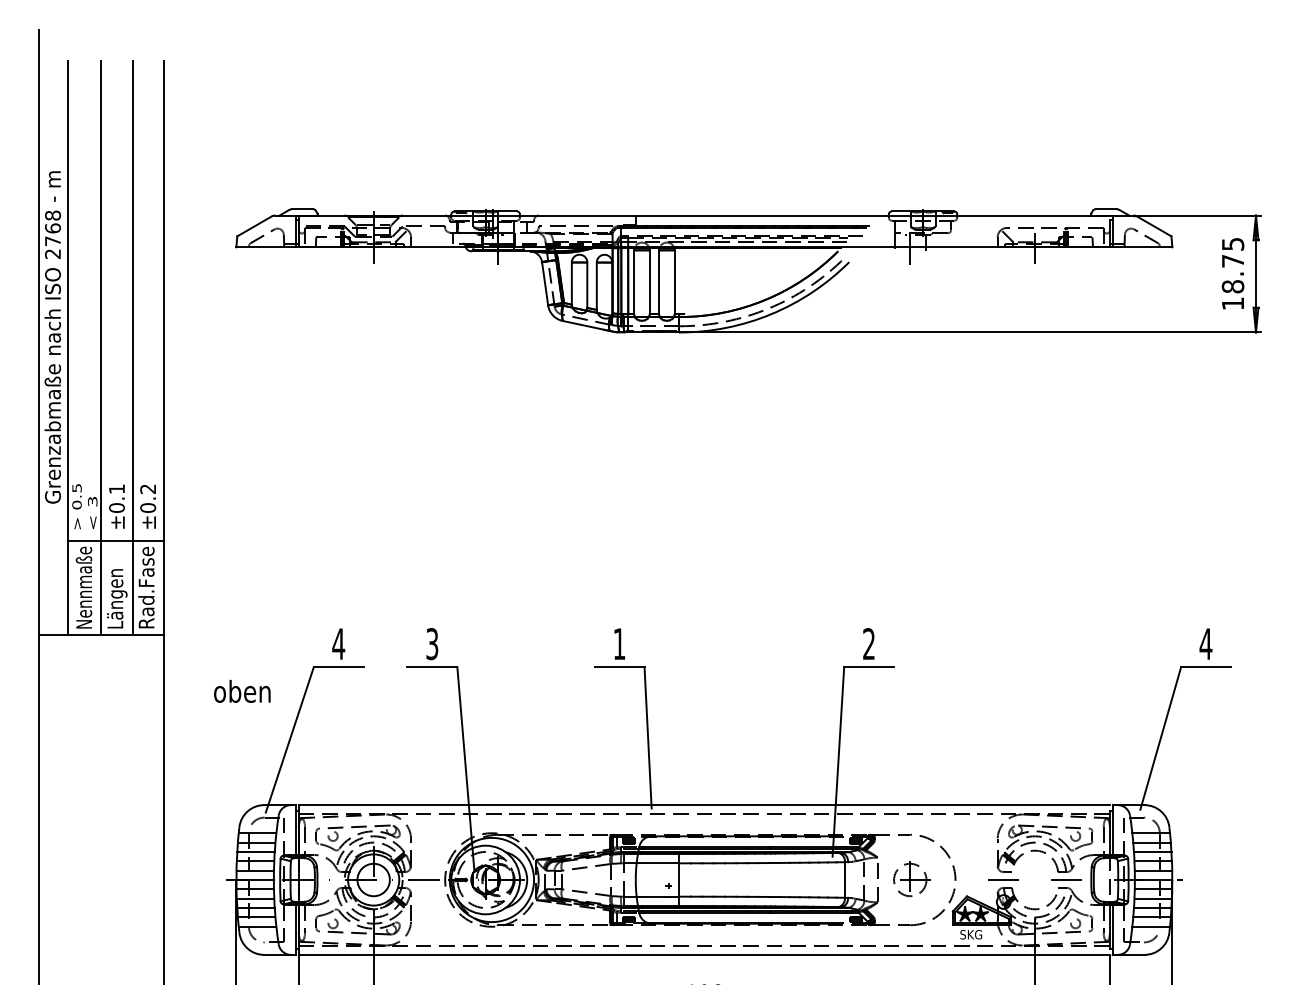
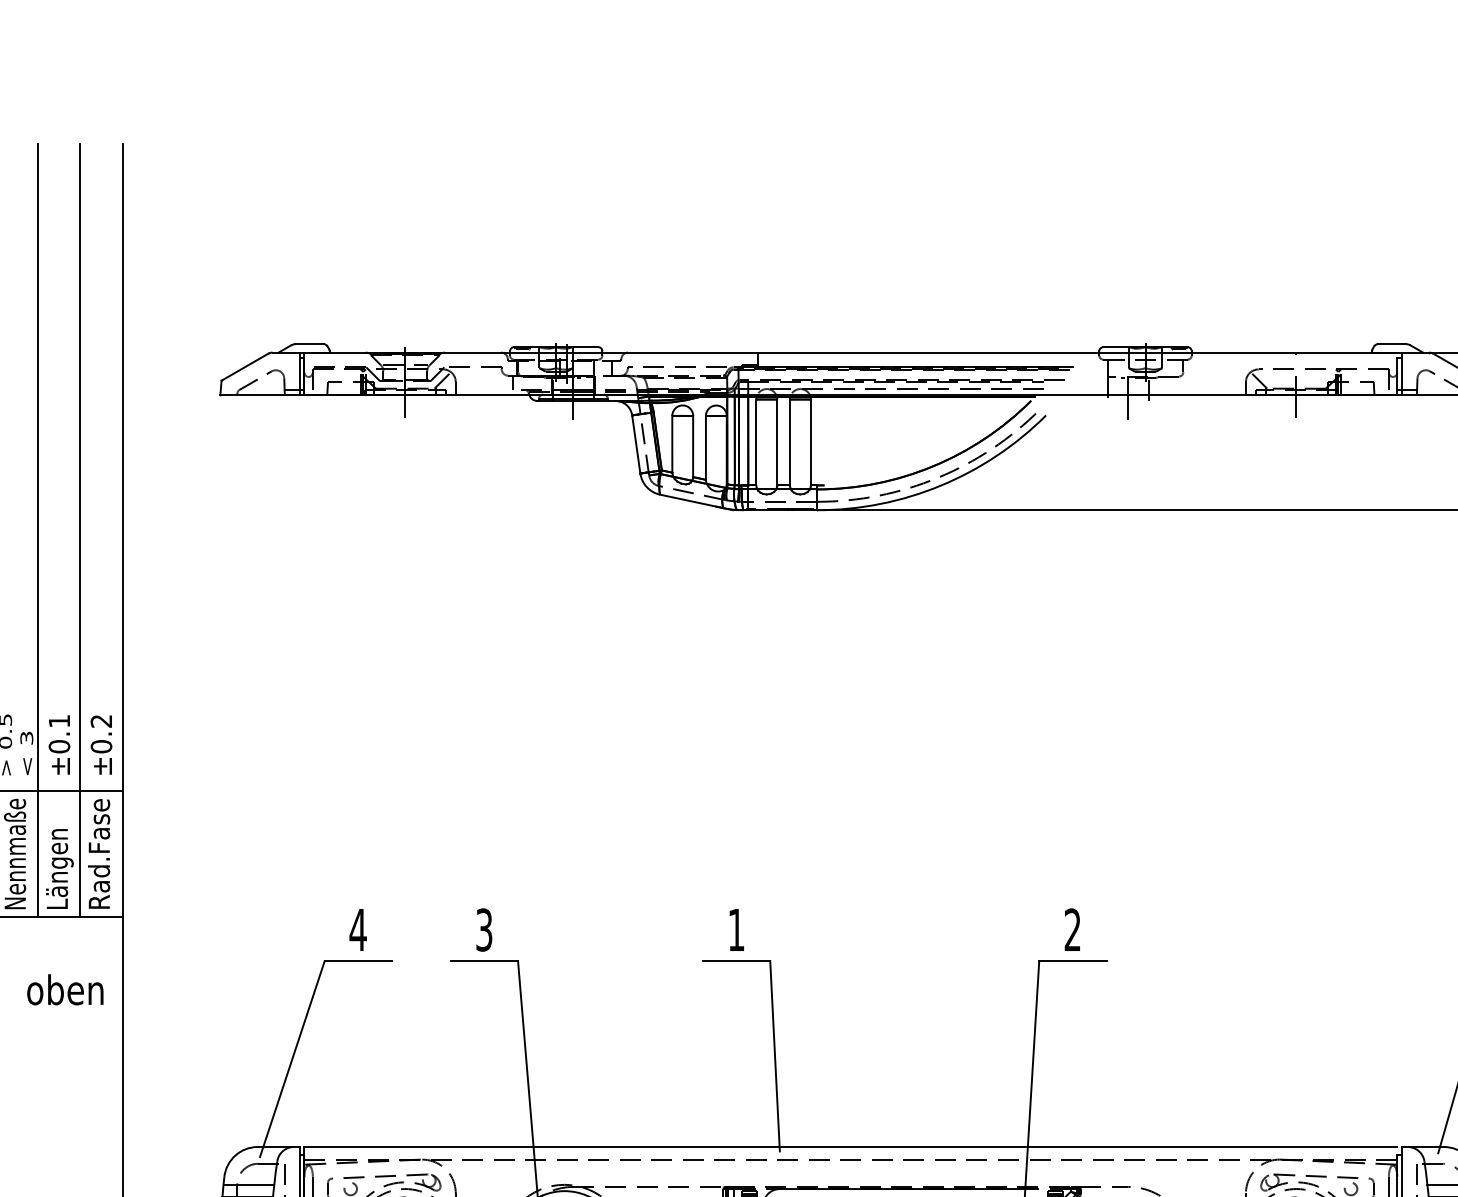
text: (242, 691) -> (65, 989), moved

